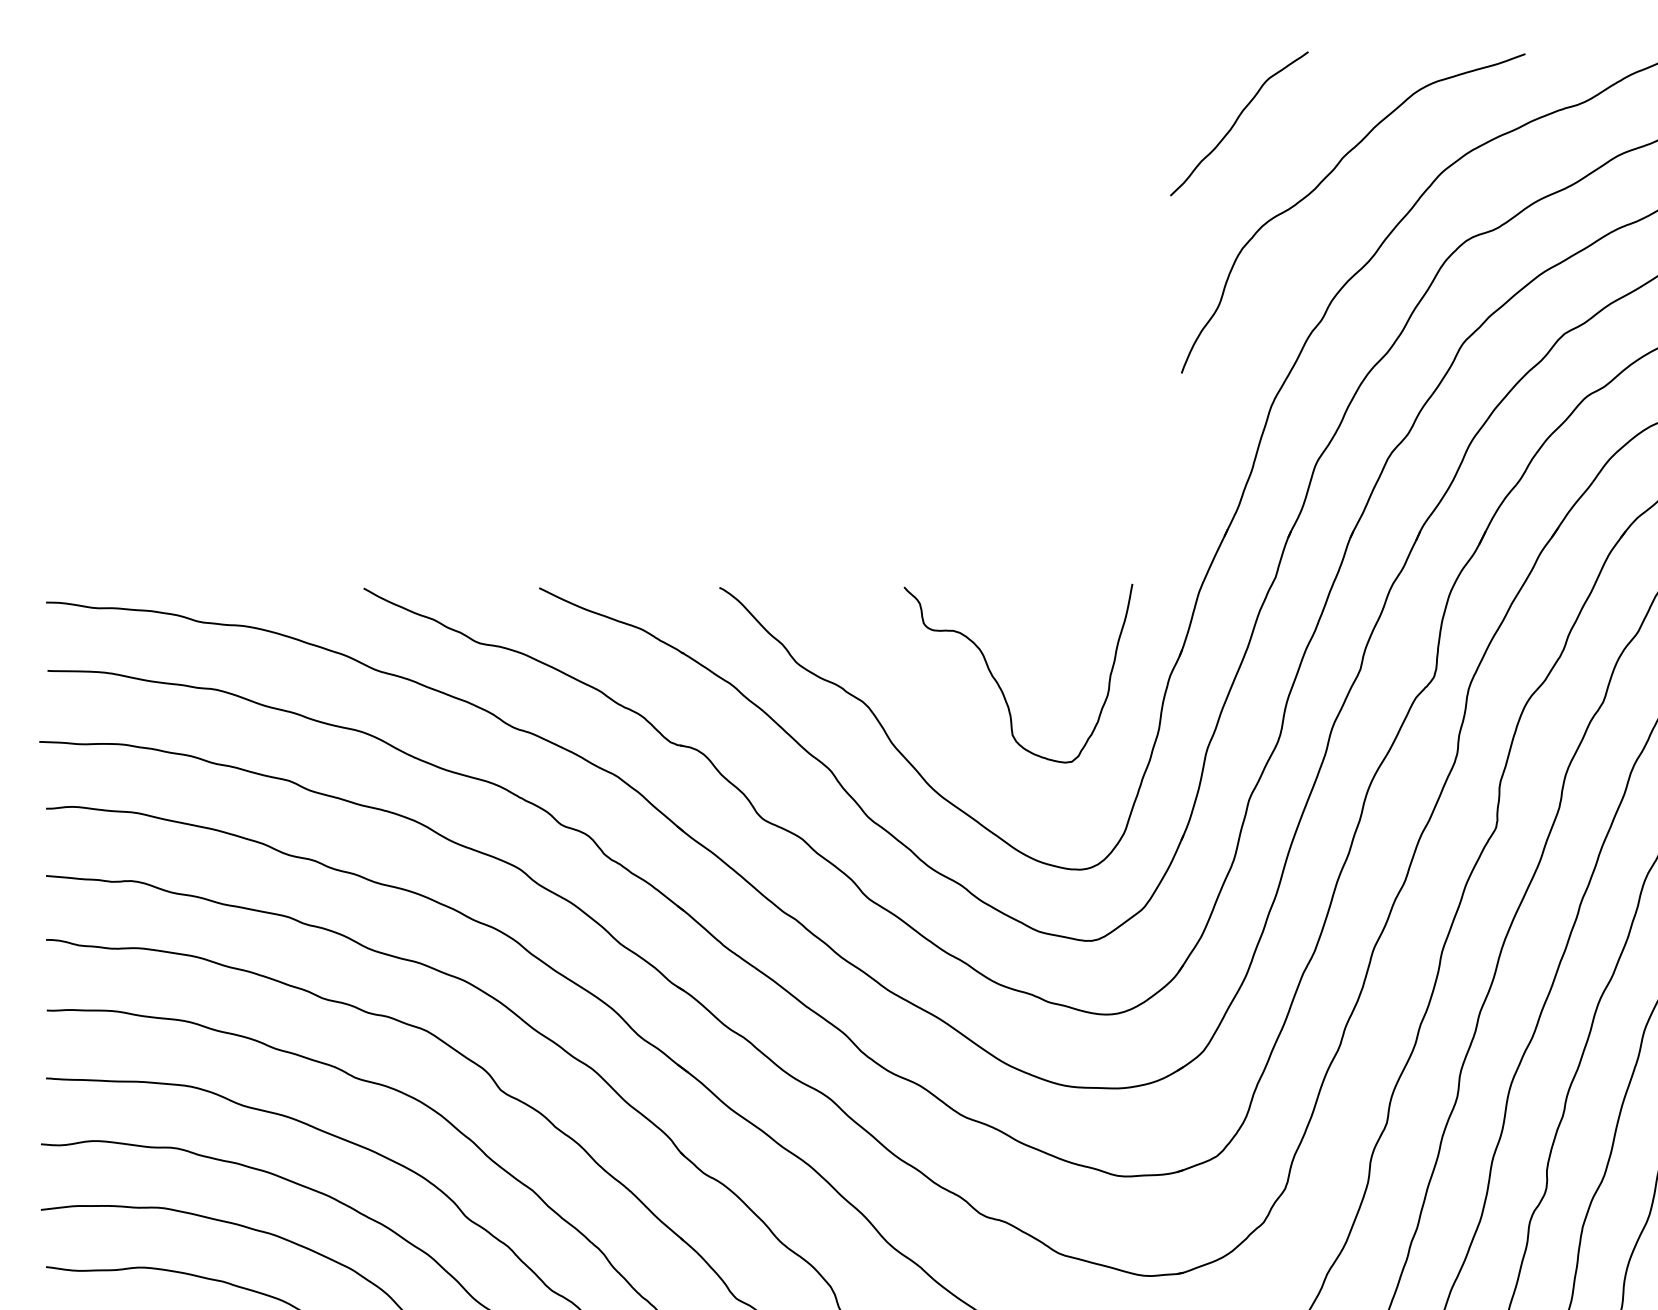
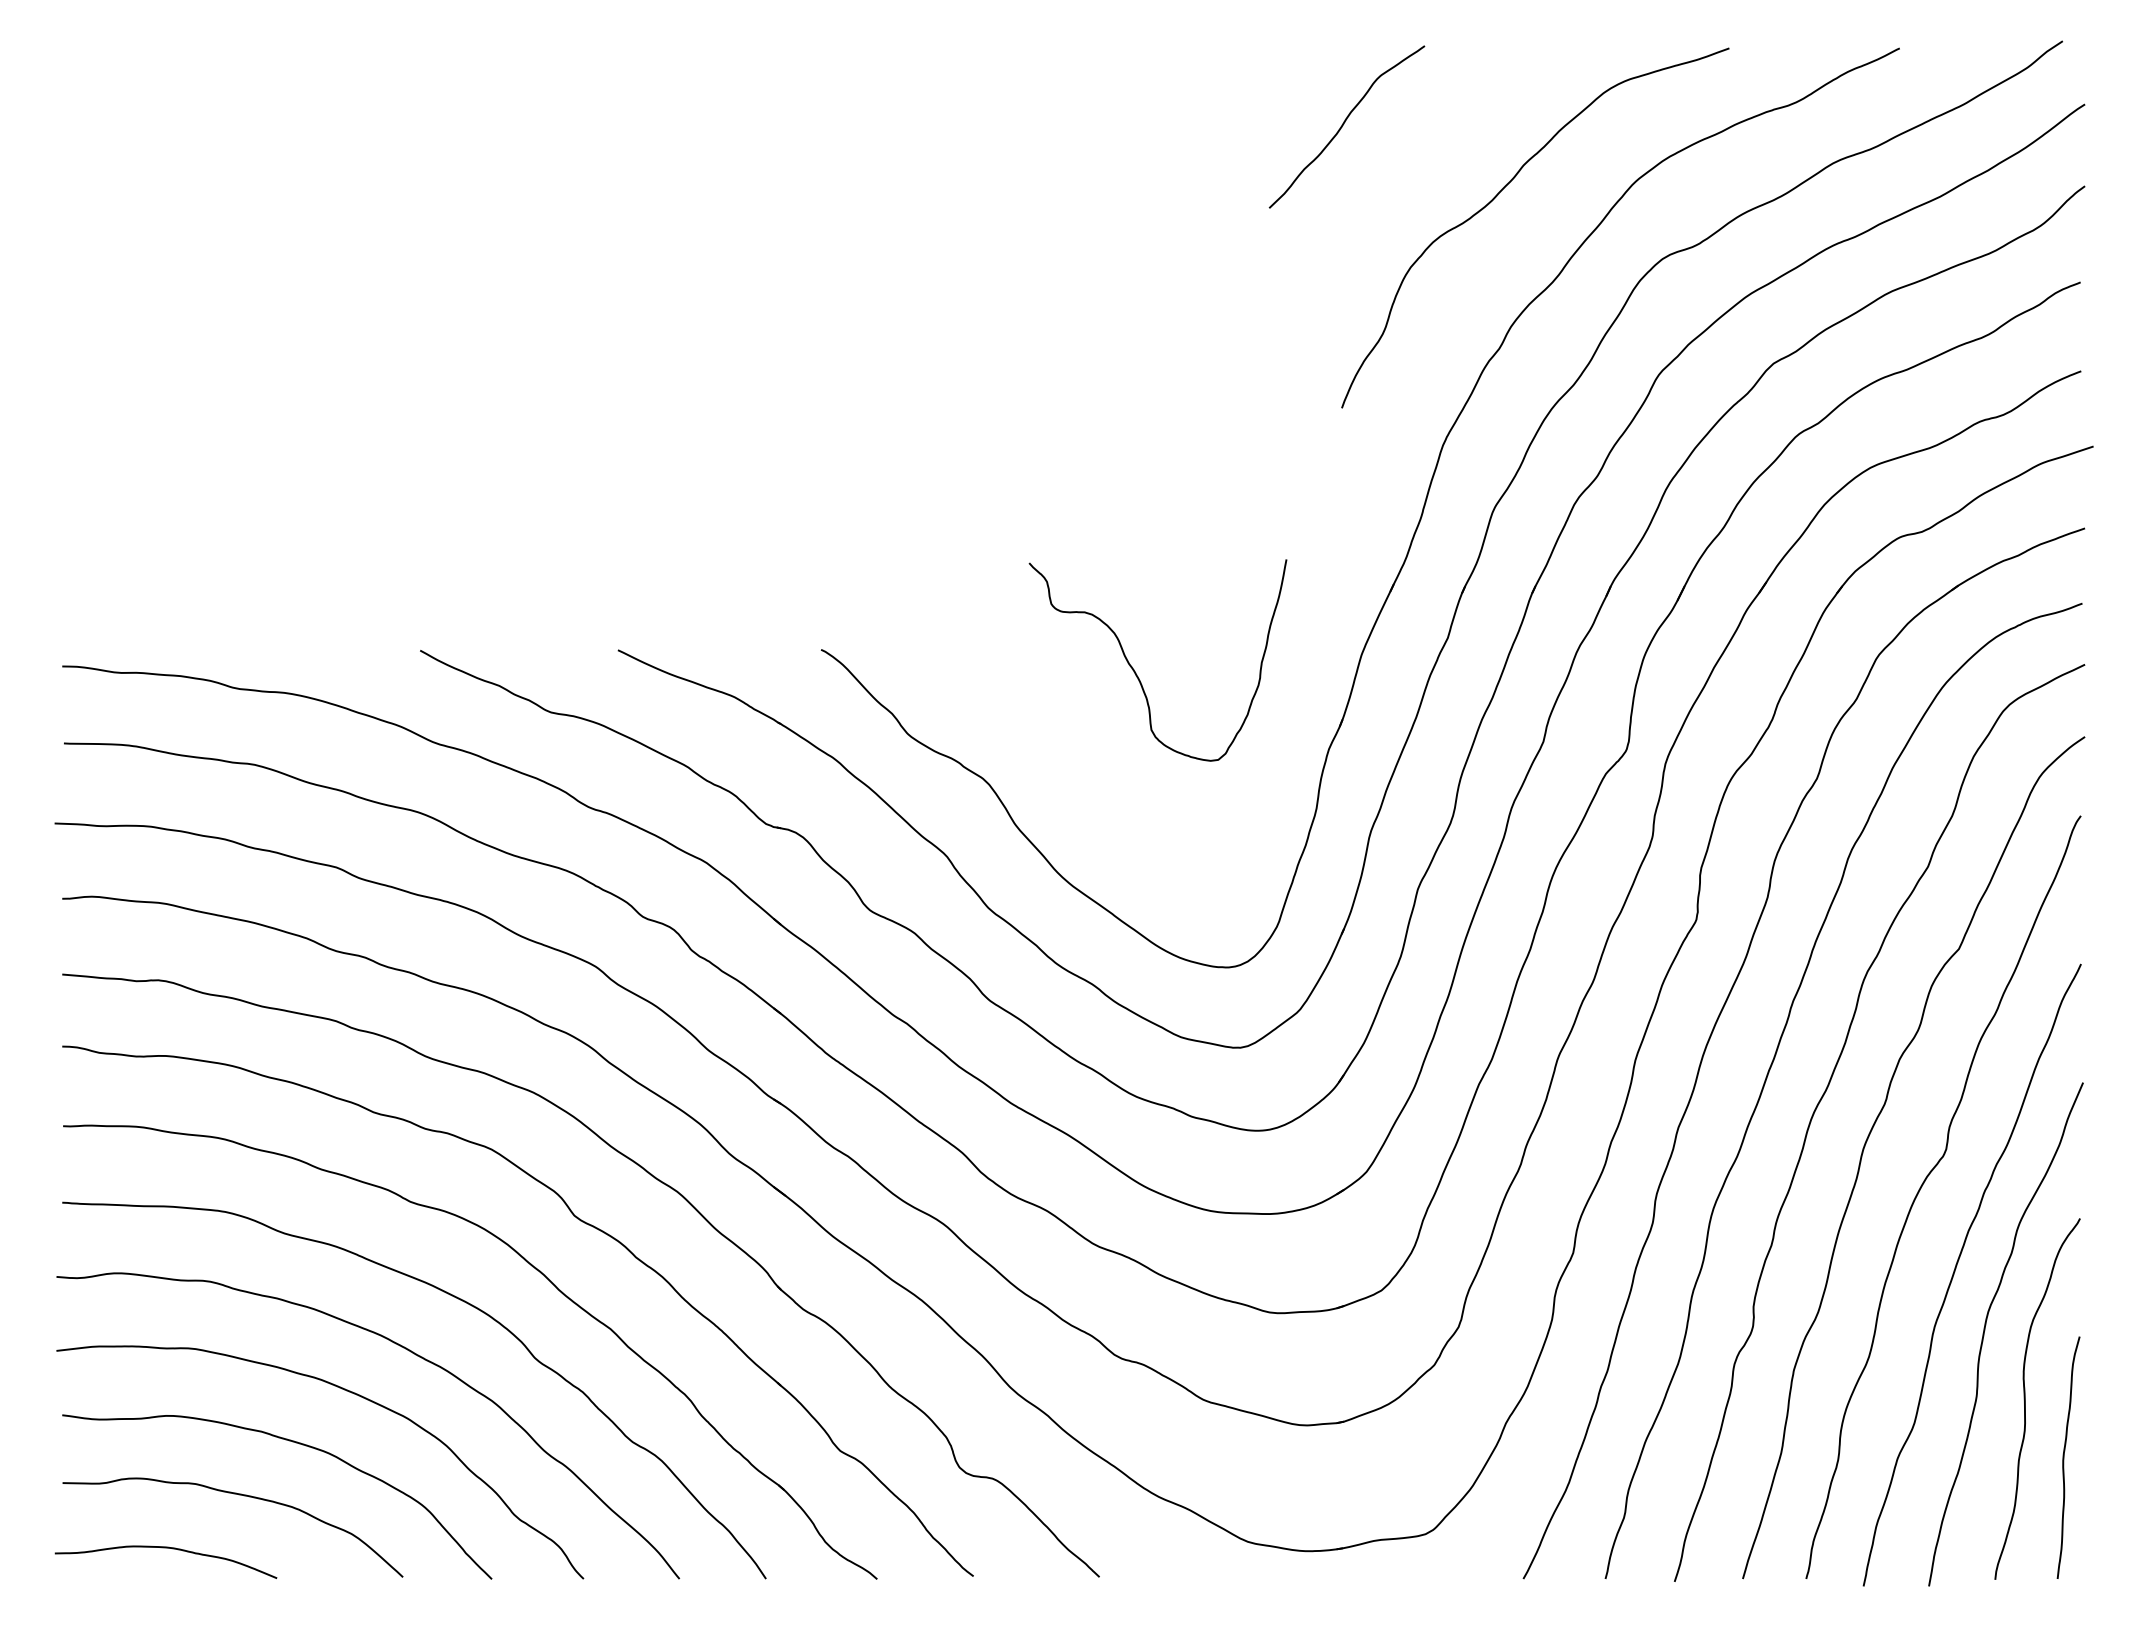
curve: (1237, 121) -> (1344, 124), moved
curve: (1000, 686) -> (1137, 674), moved

